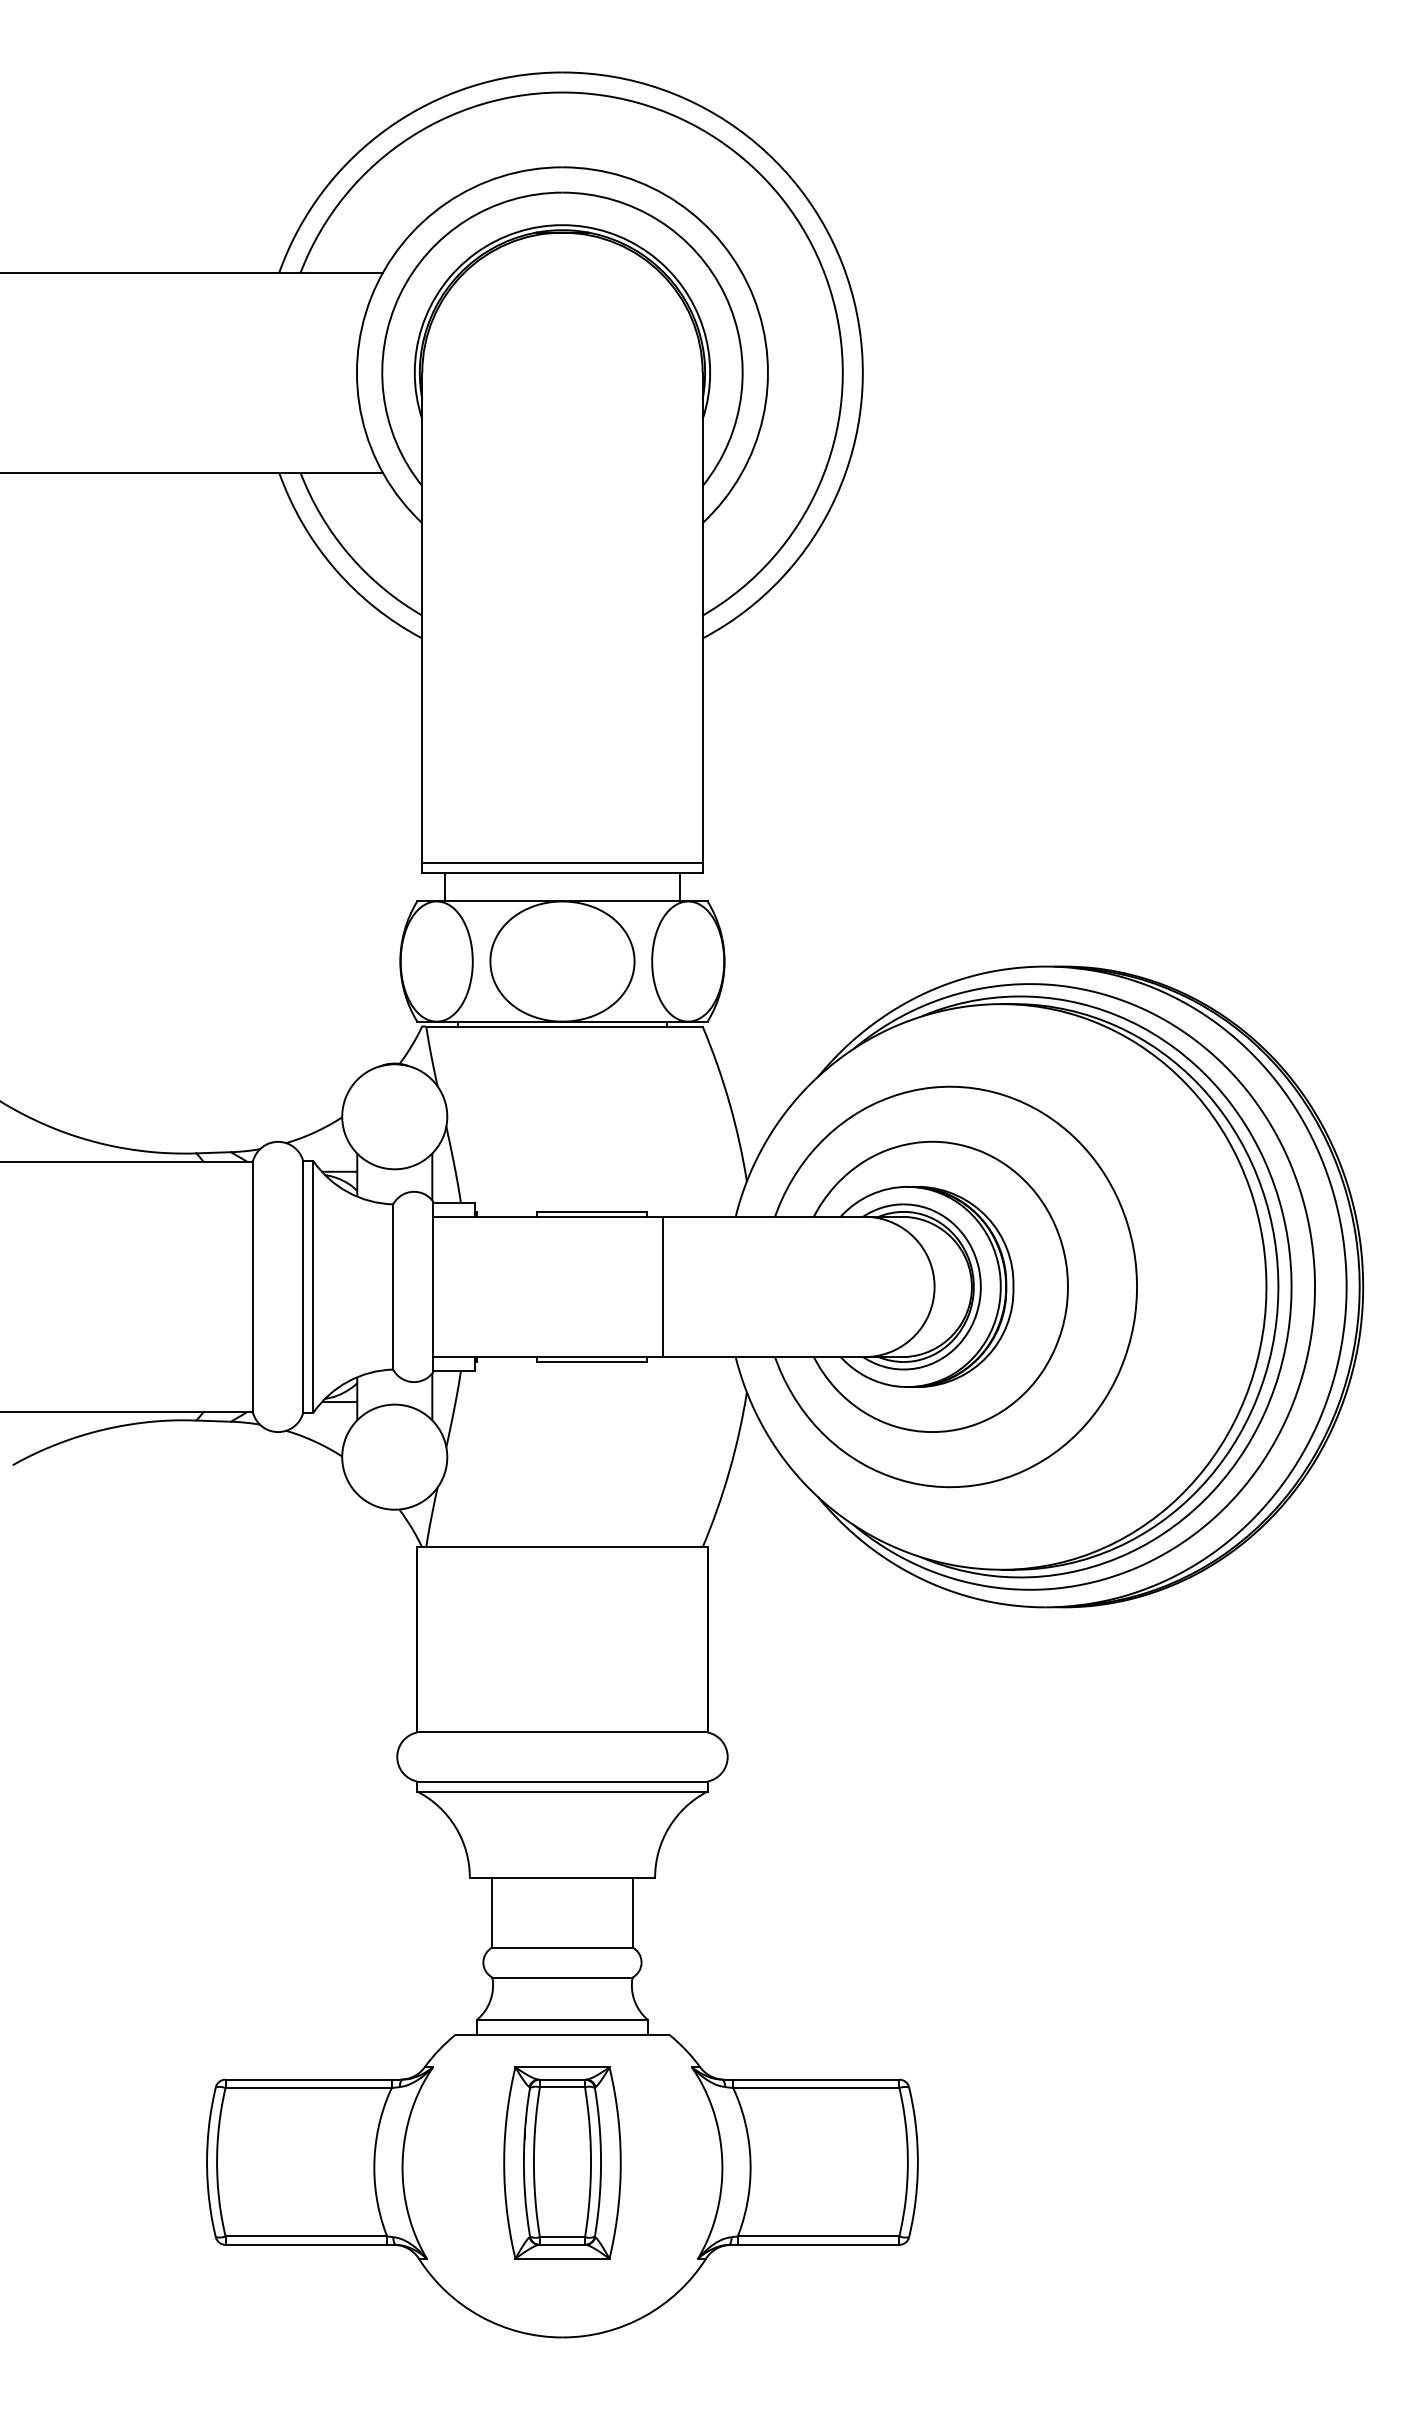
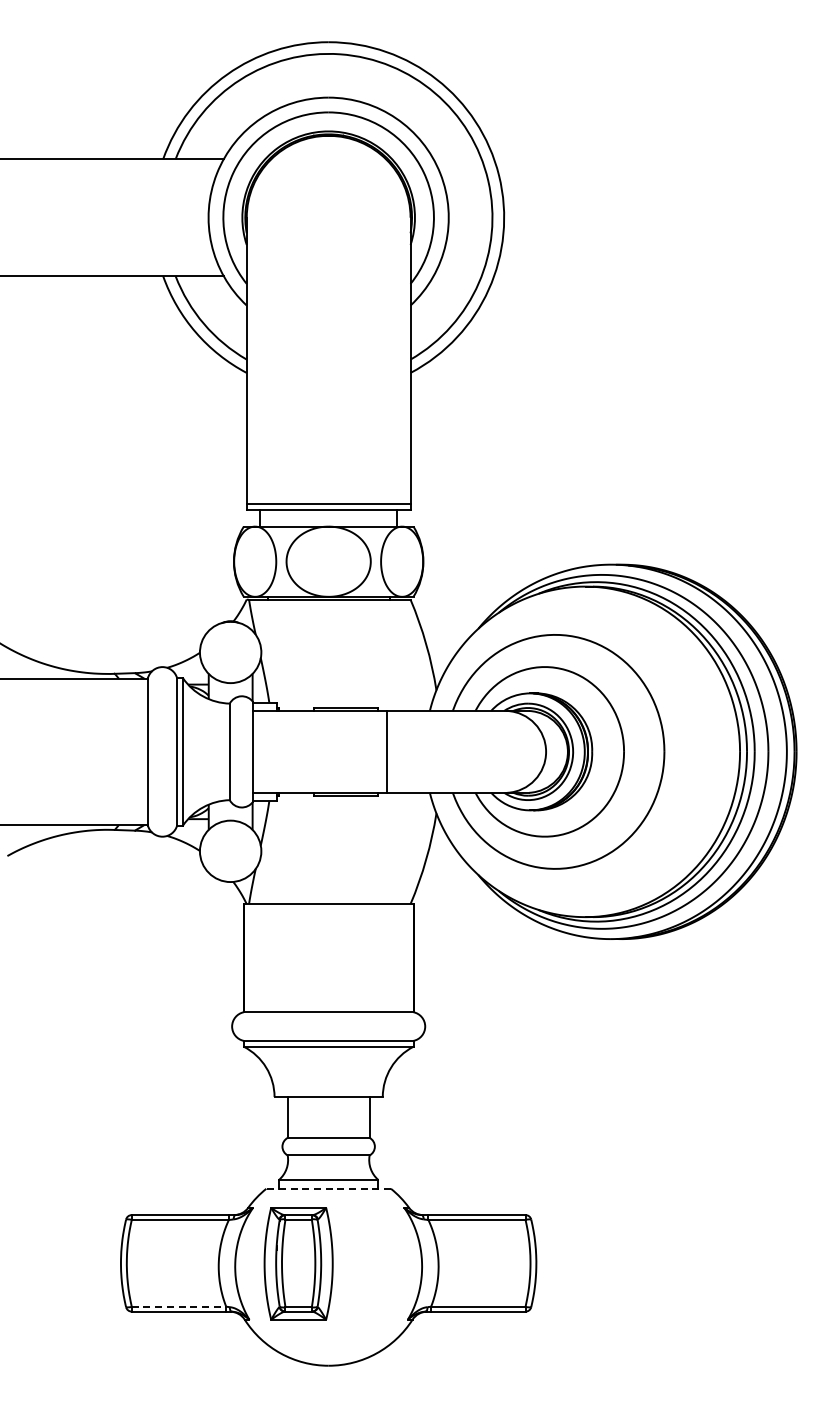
line: (562, 2034) -> (328, 1188), solid -> dashed
part: (562, 2162) -> (298, 1263), moved
line: (307, 2236) -> (179, 1306), solid -> dashed

